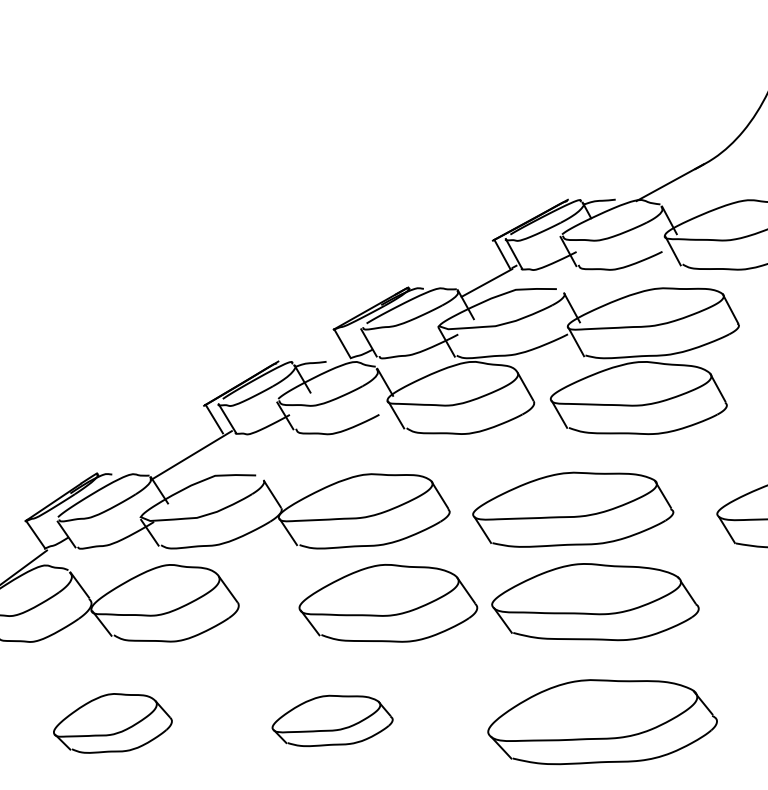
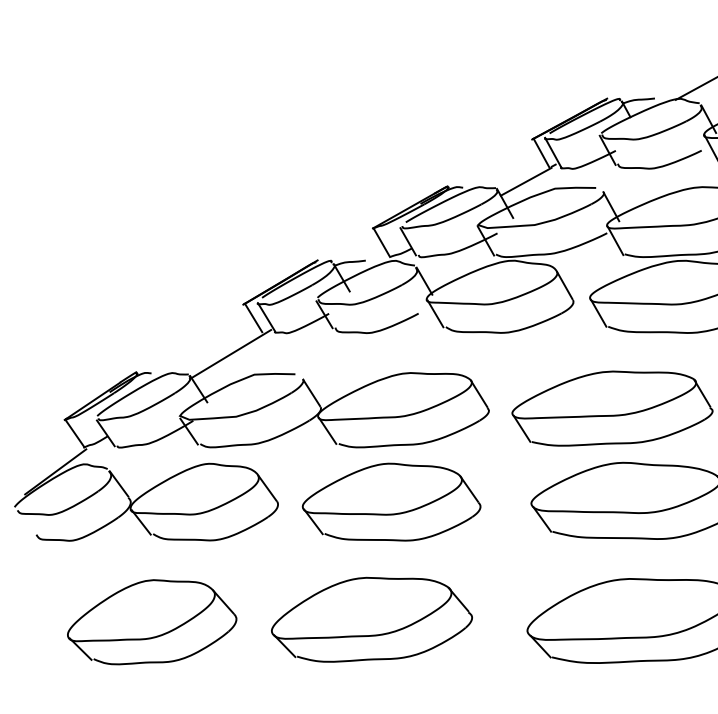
part: (388, 603) -> (391, 502), moved
part: (332, 720) -> (371, 619), size x1.67
part: (112, 723) -> (151, 622), size x1.43

